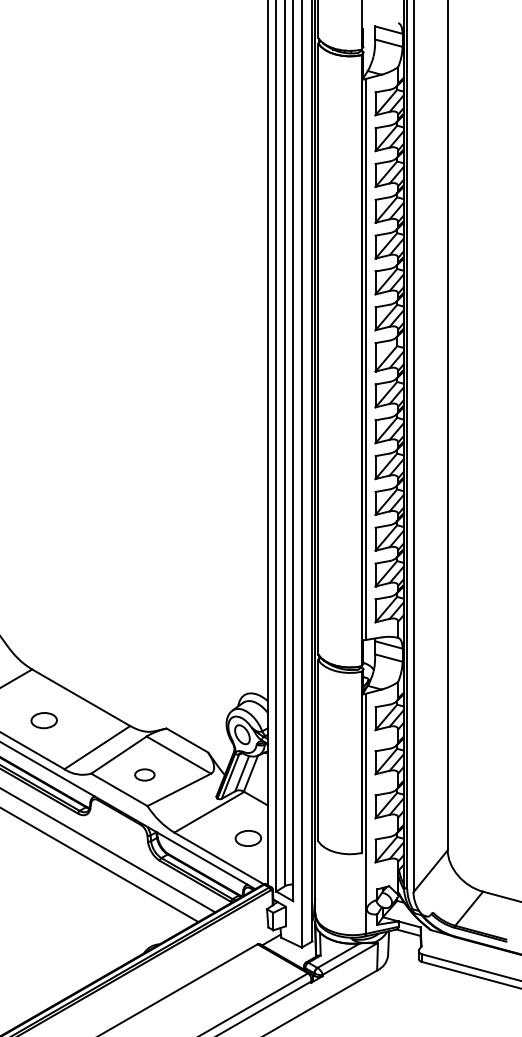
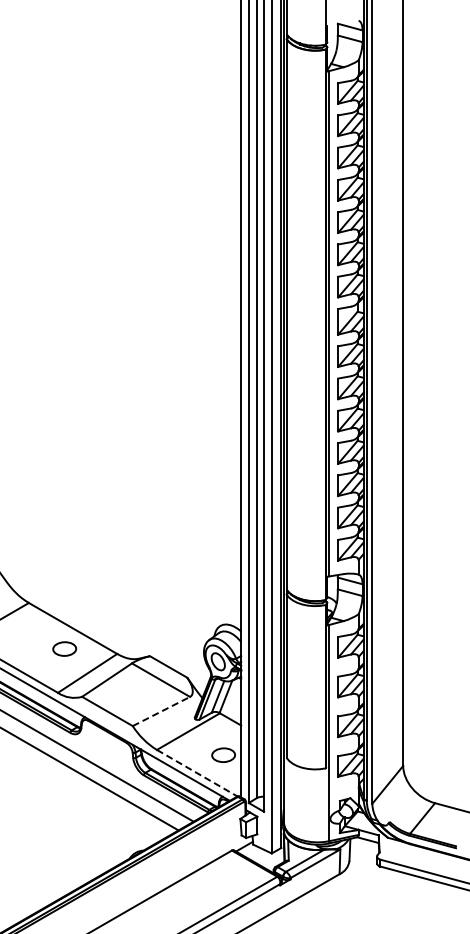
part: (43, 719) -> (64, 648), moved
part: (143, 774) -> (129, 697), removed
line: (179, 789) -> (161, 711), solid -> dashed
line: (219, 858) -> (197, 773), solid -> dashed

